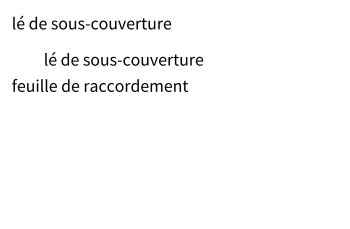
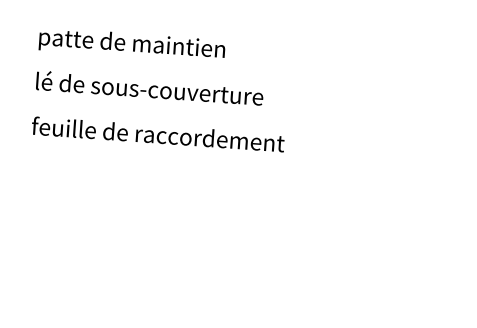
text: (92, 23) -> (153, 44), lé de sous-couverture -> patte de maintien
text: (123, 58) -> (149, 87), moved

